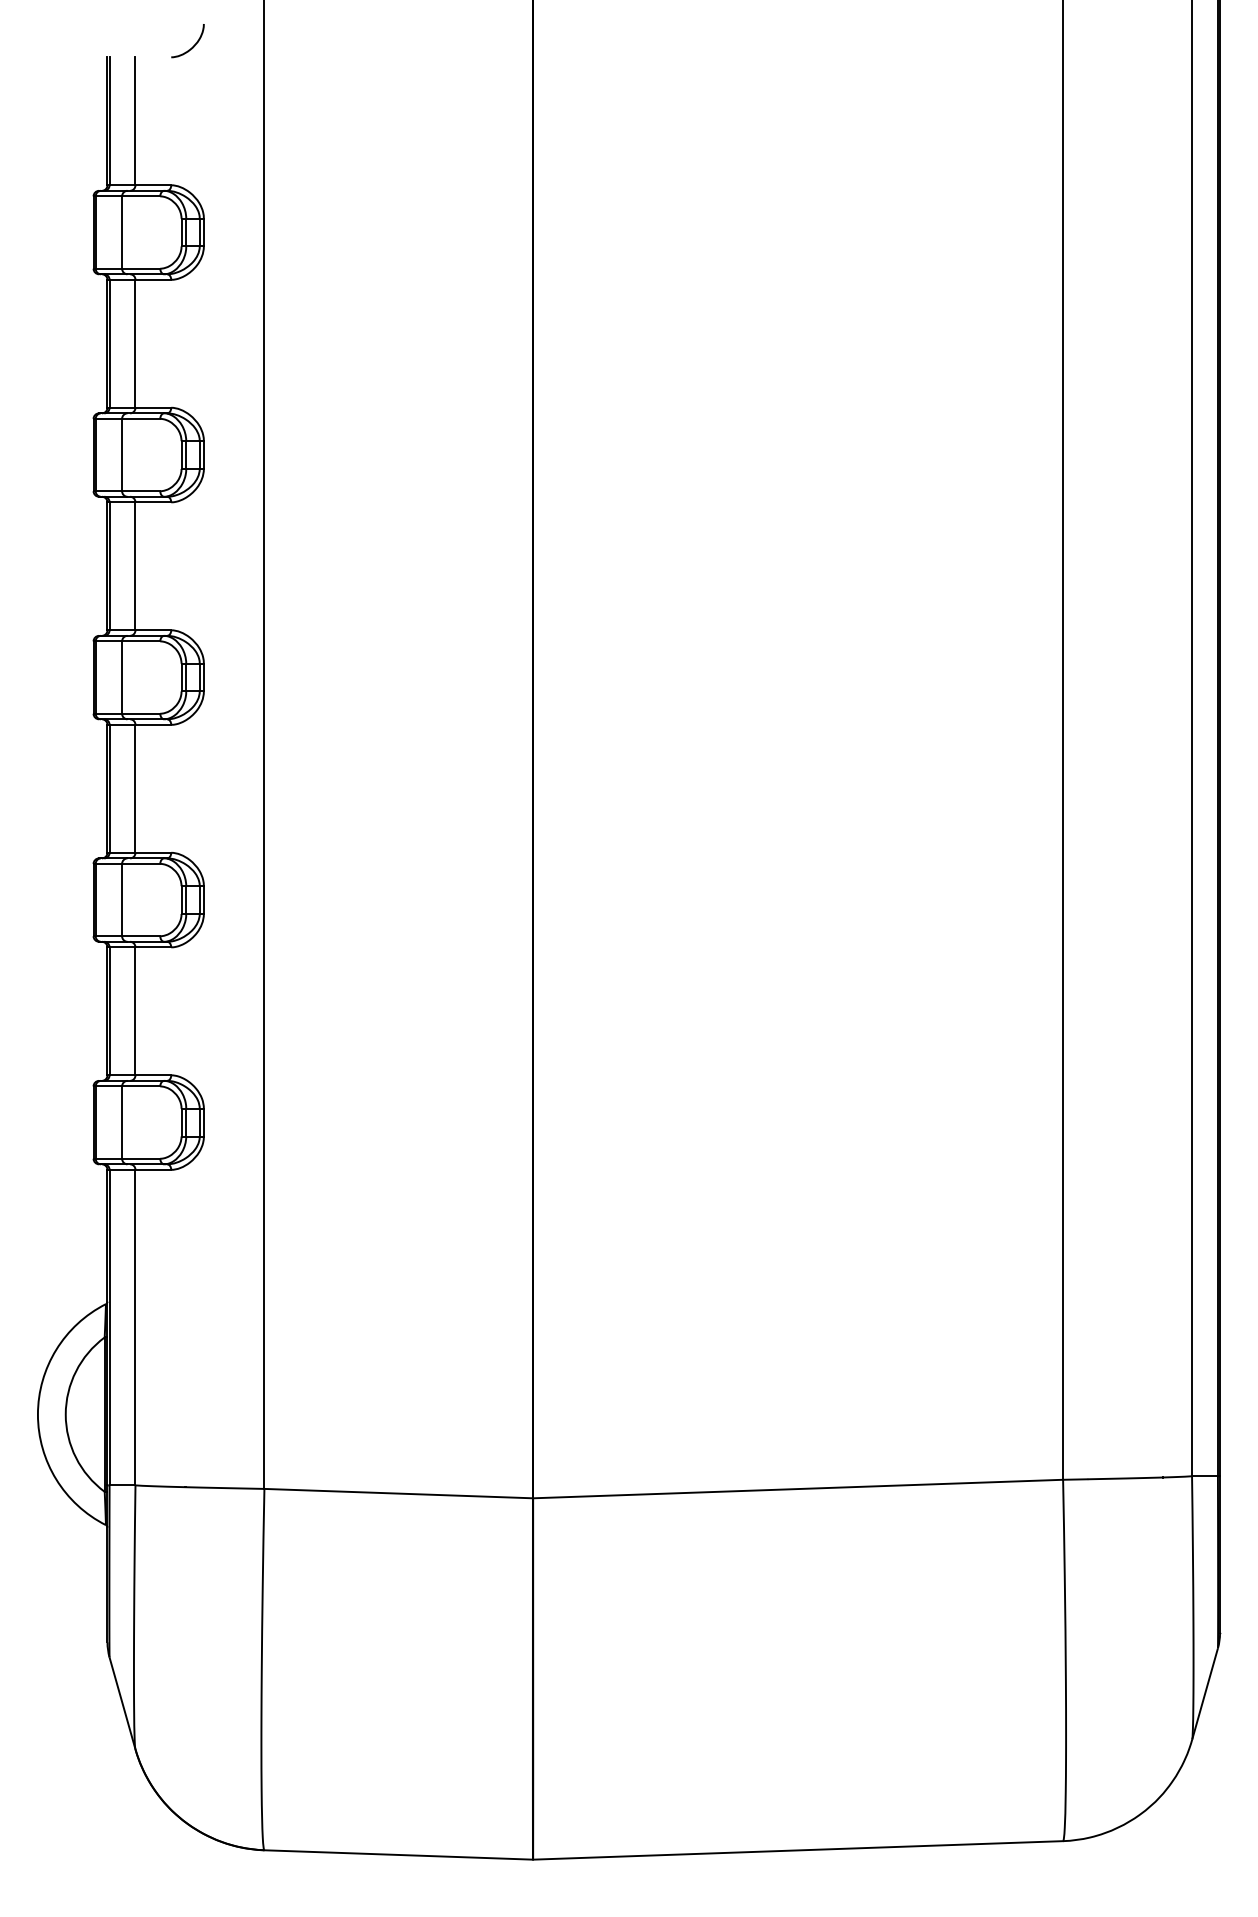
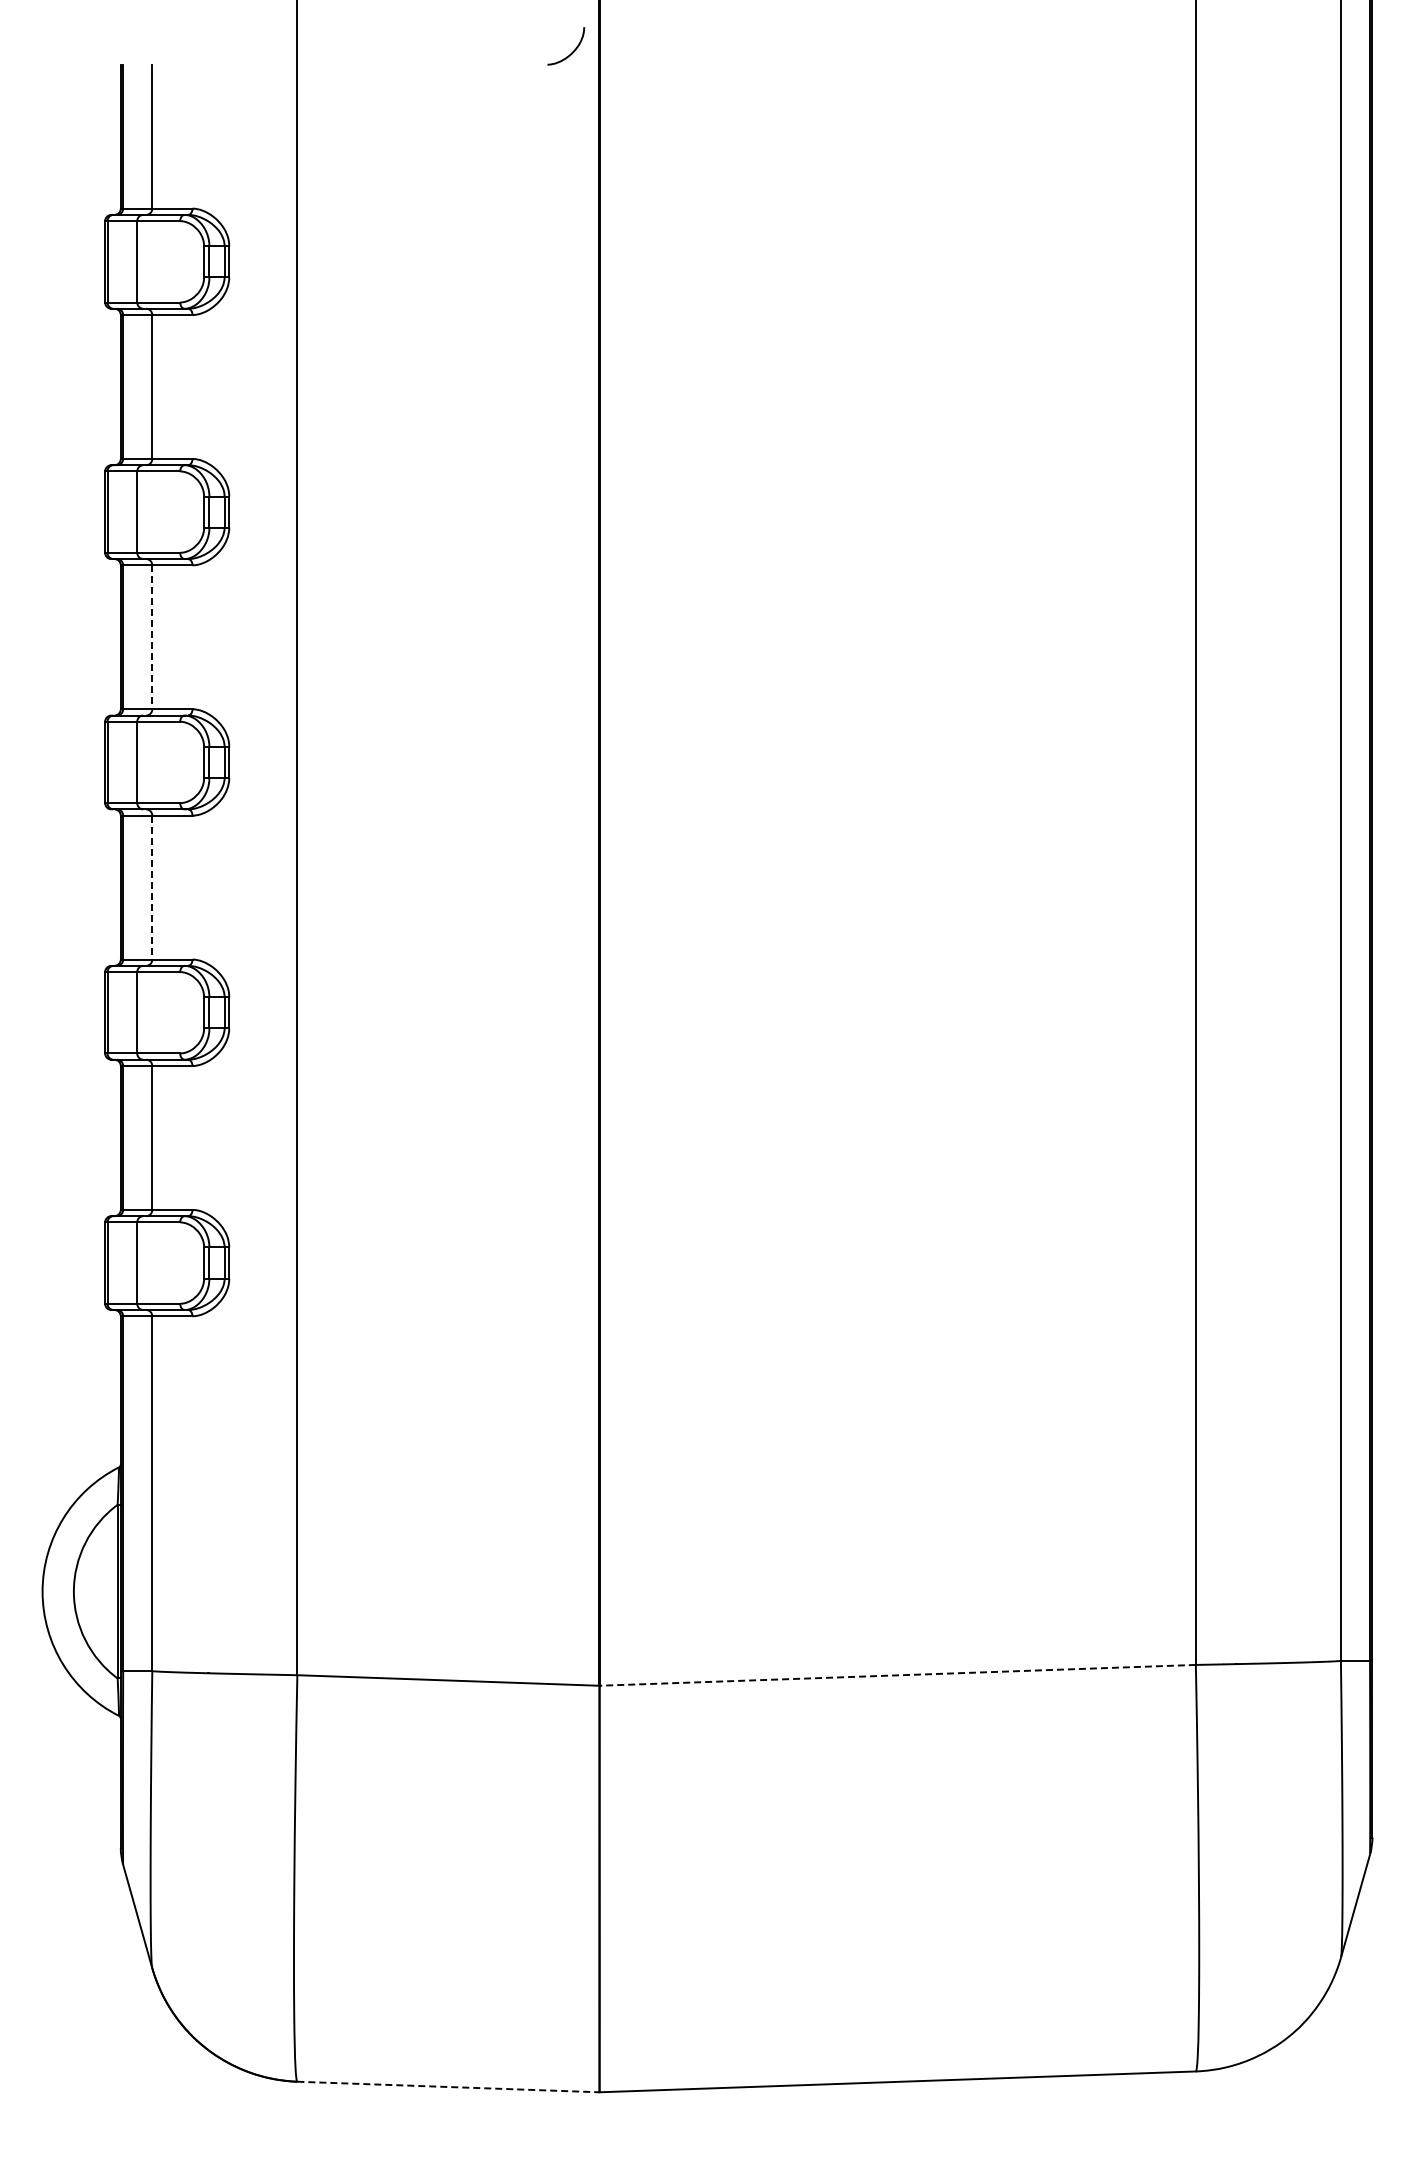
curve: (193, 45) -> (572, 51), moved
line: (135, 566) -> (152, 637), solid -> dashed
line: (135, 788) -> (152, 887), solid -> dashed
line: (797, 1489) -> (897, 1675), solid -> dashed
line: (398, 1855) -> (448, 2087), solid -> dashed

